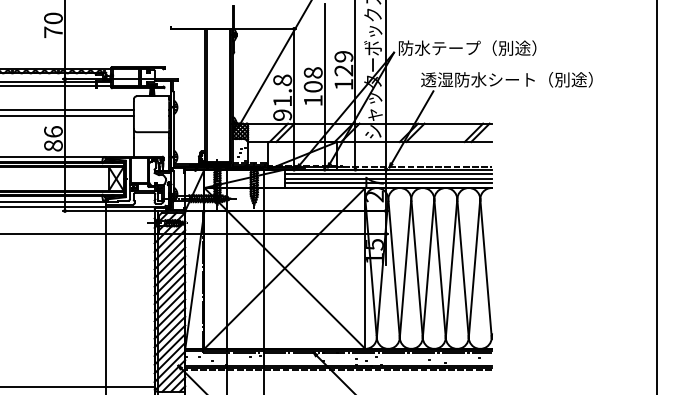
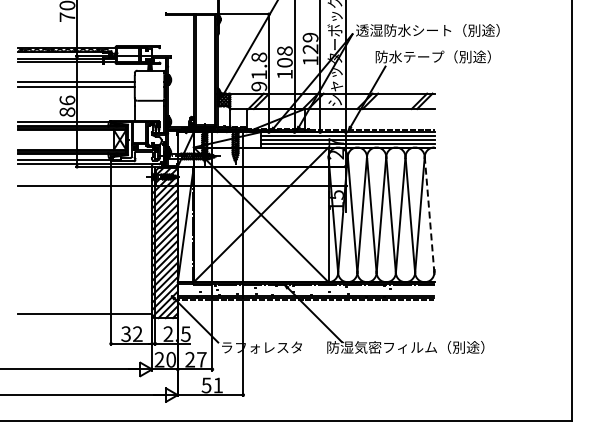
text: (483, 48) -> (427, 30), 防水テープ（別途） -> 透湿防水シート（別途）
text: (506, 79) -> (446, 56), 透湿防水シート（別途） -> 防水テープ（別途）
line: (485, 269) -> (429, 215), solid -> dashed

